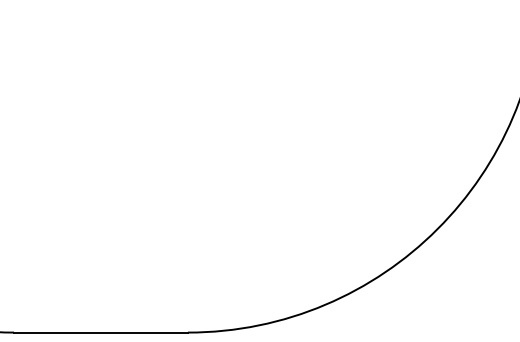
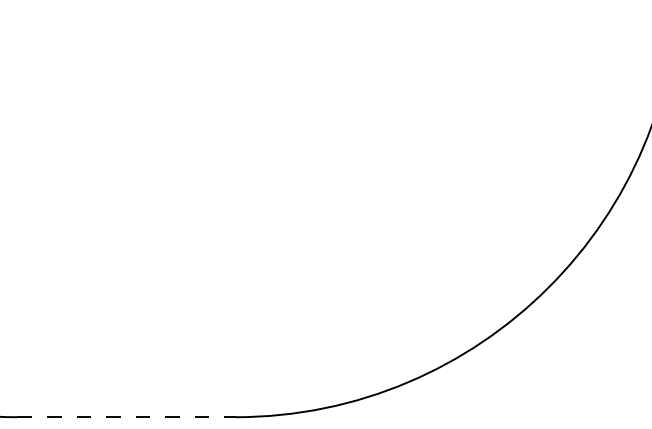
line: (100, 332) -> (125, 417), solid -> dashed

